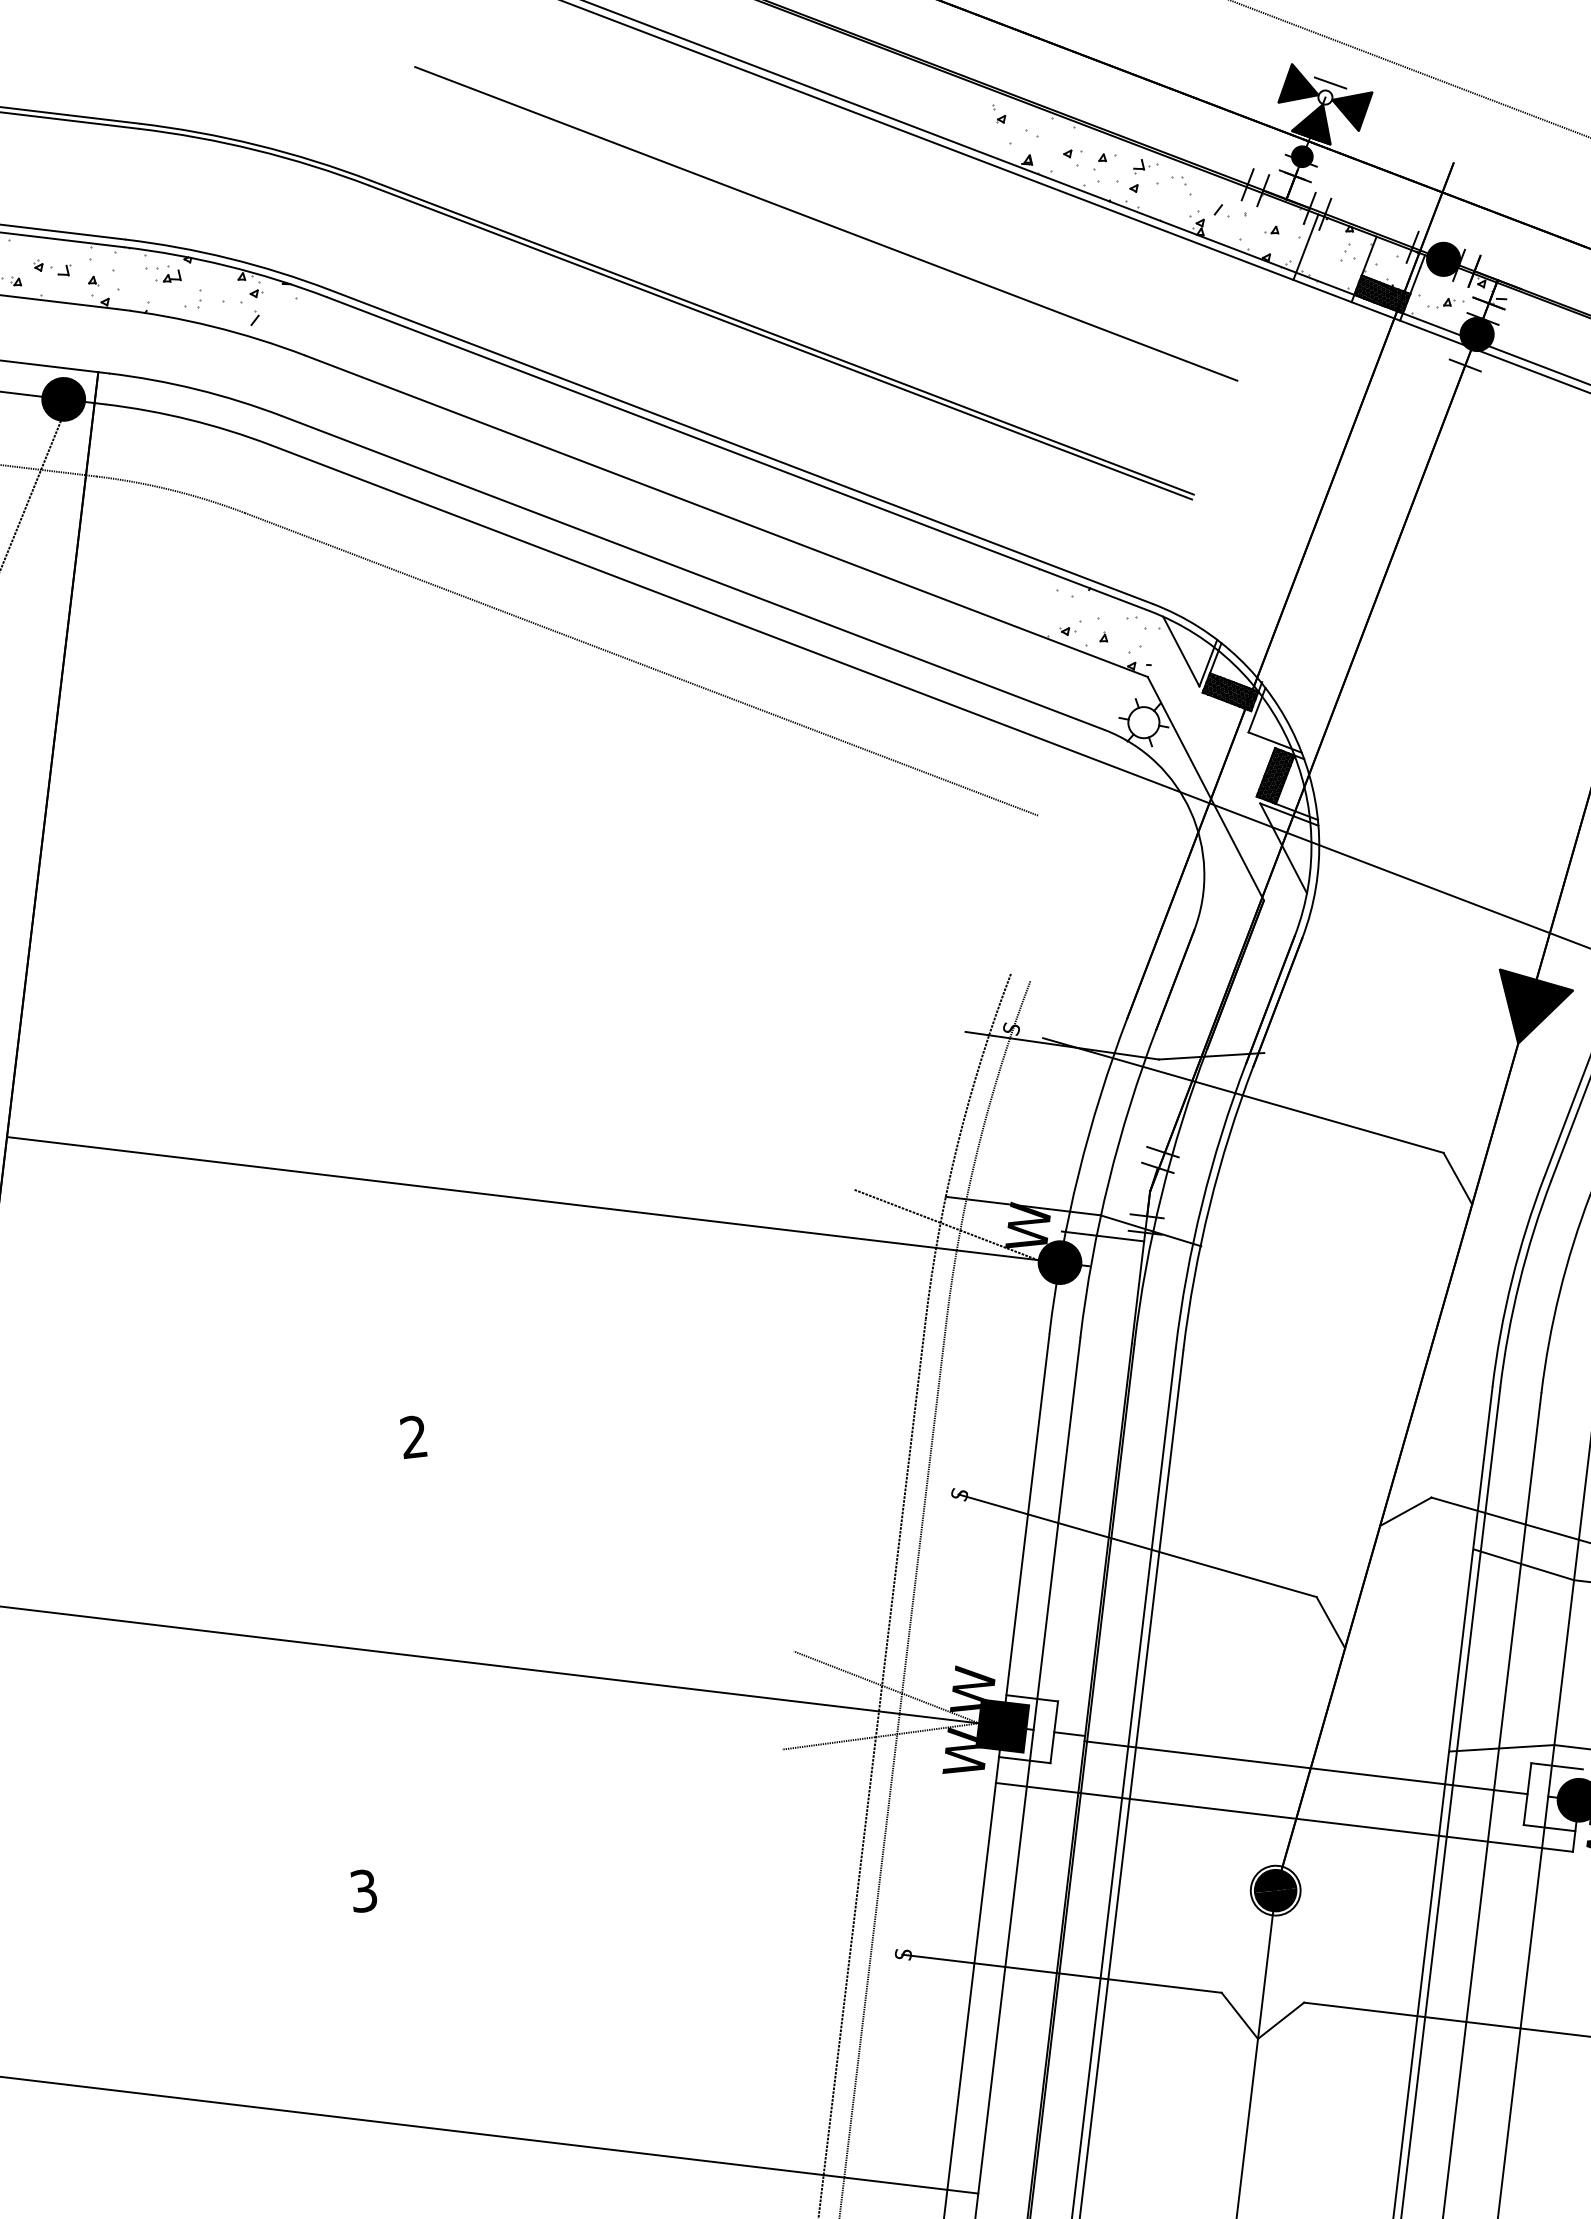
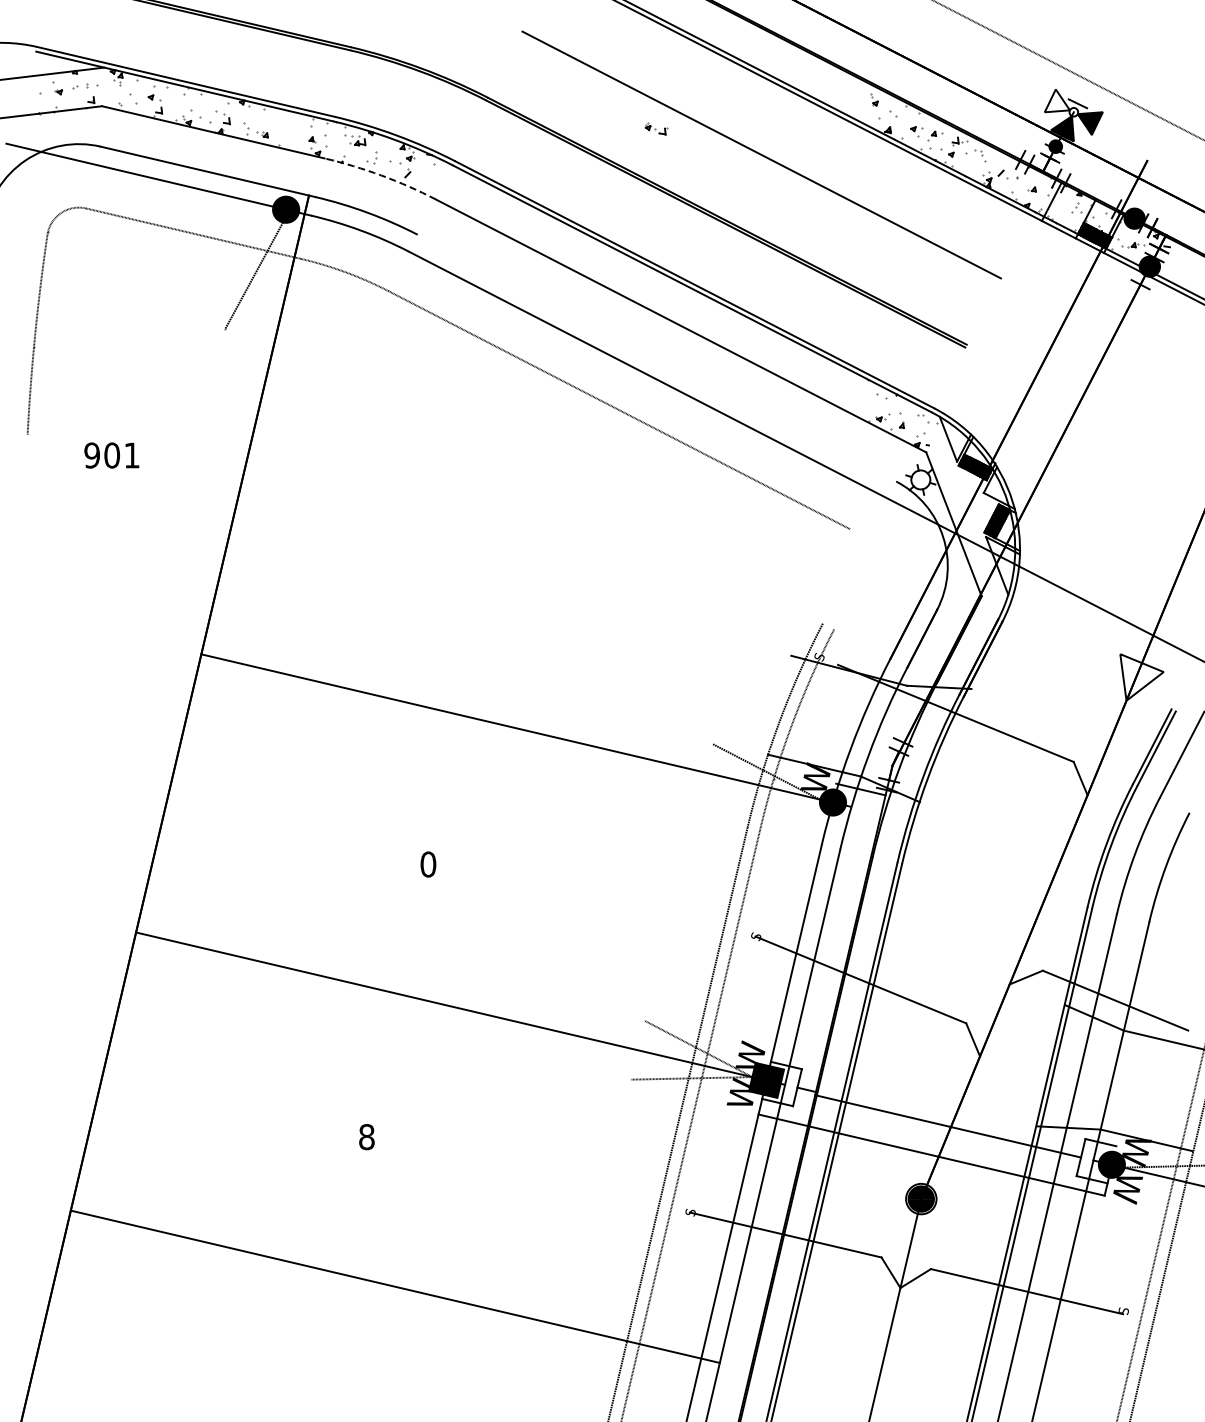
fill: (1295, 81) -> (1056, 100), removed
part: (52, 267) -> (656, 128), moved
arc: (212, 326) -> (381, 175), solid -> dashed
line: (692, 571) -> (656, 357), removed
fill: (1538, 1003) -> (1141, 677), removed
text: (414, 1437) -> (428, 864), 2 -> 0
text: (363, 1891) -> (366, 1137), 3 -> 8

